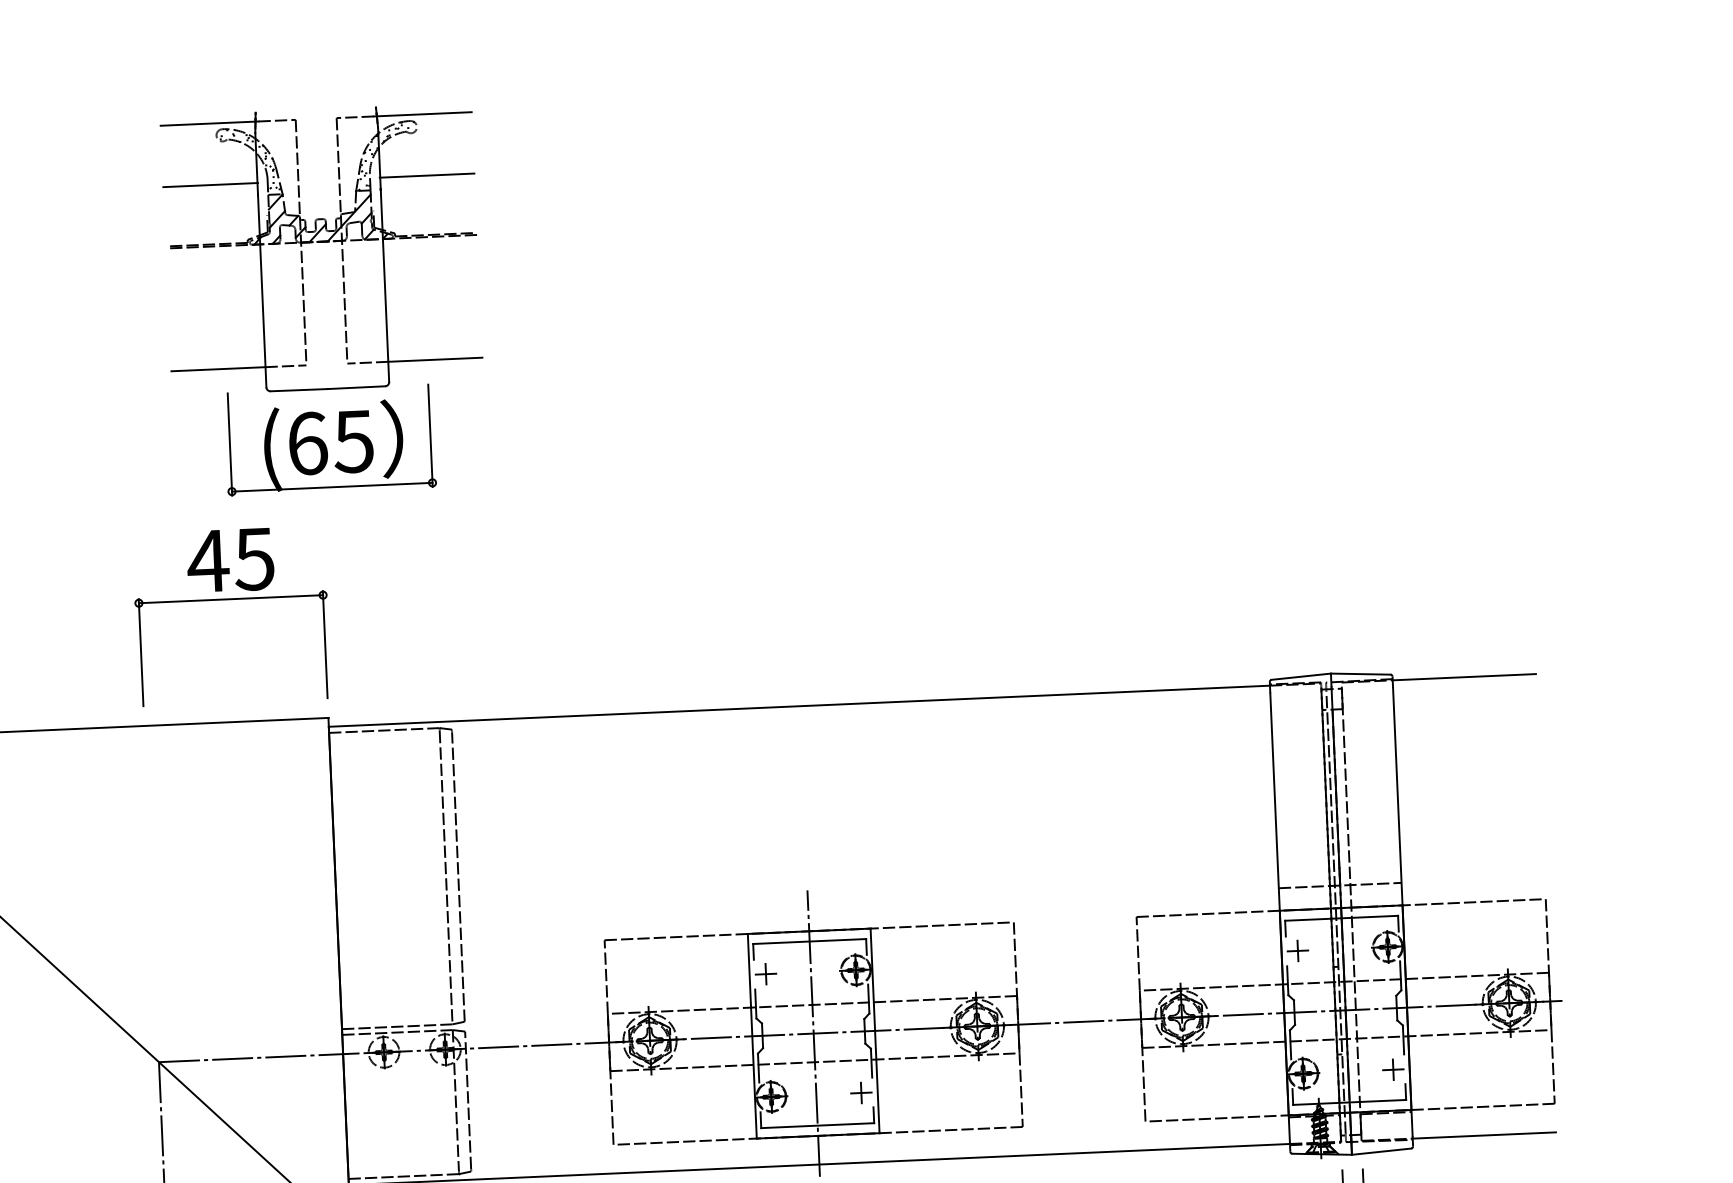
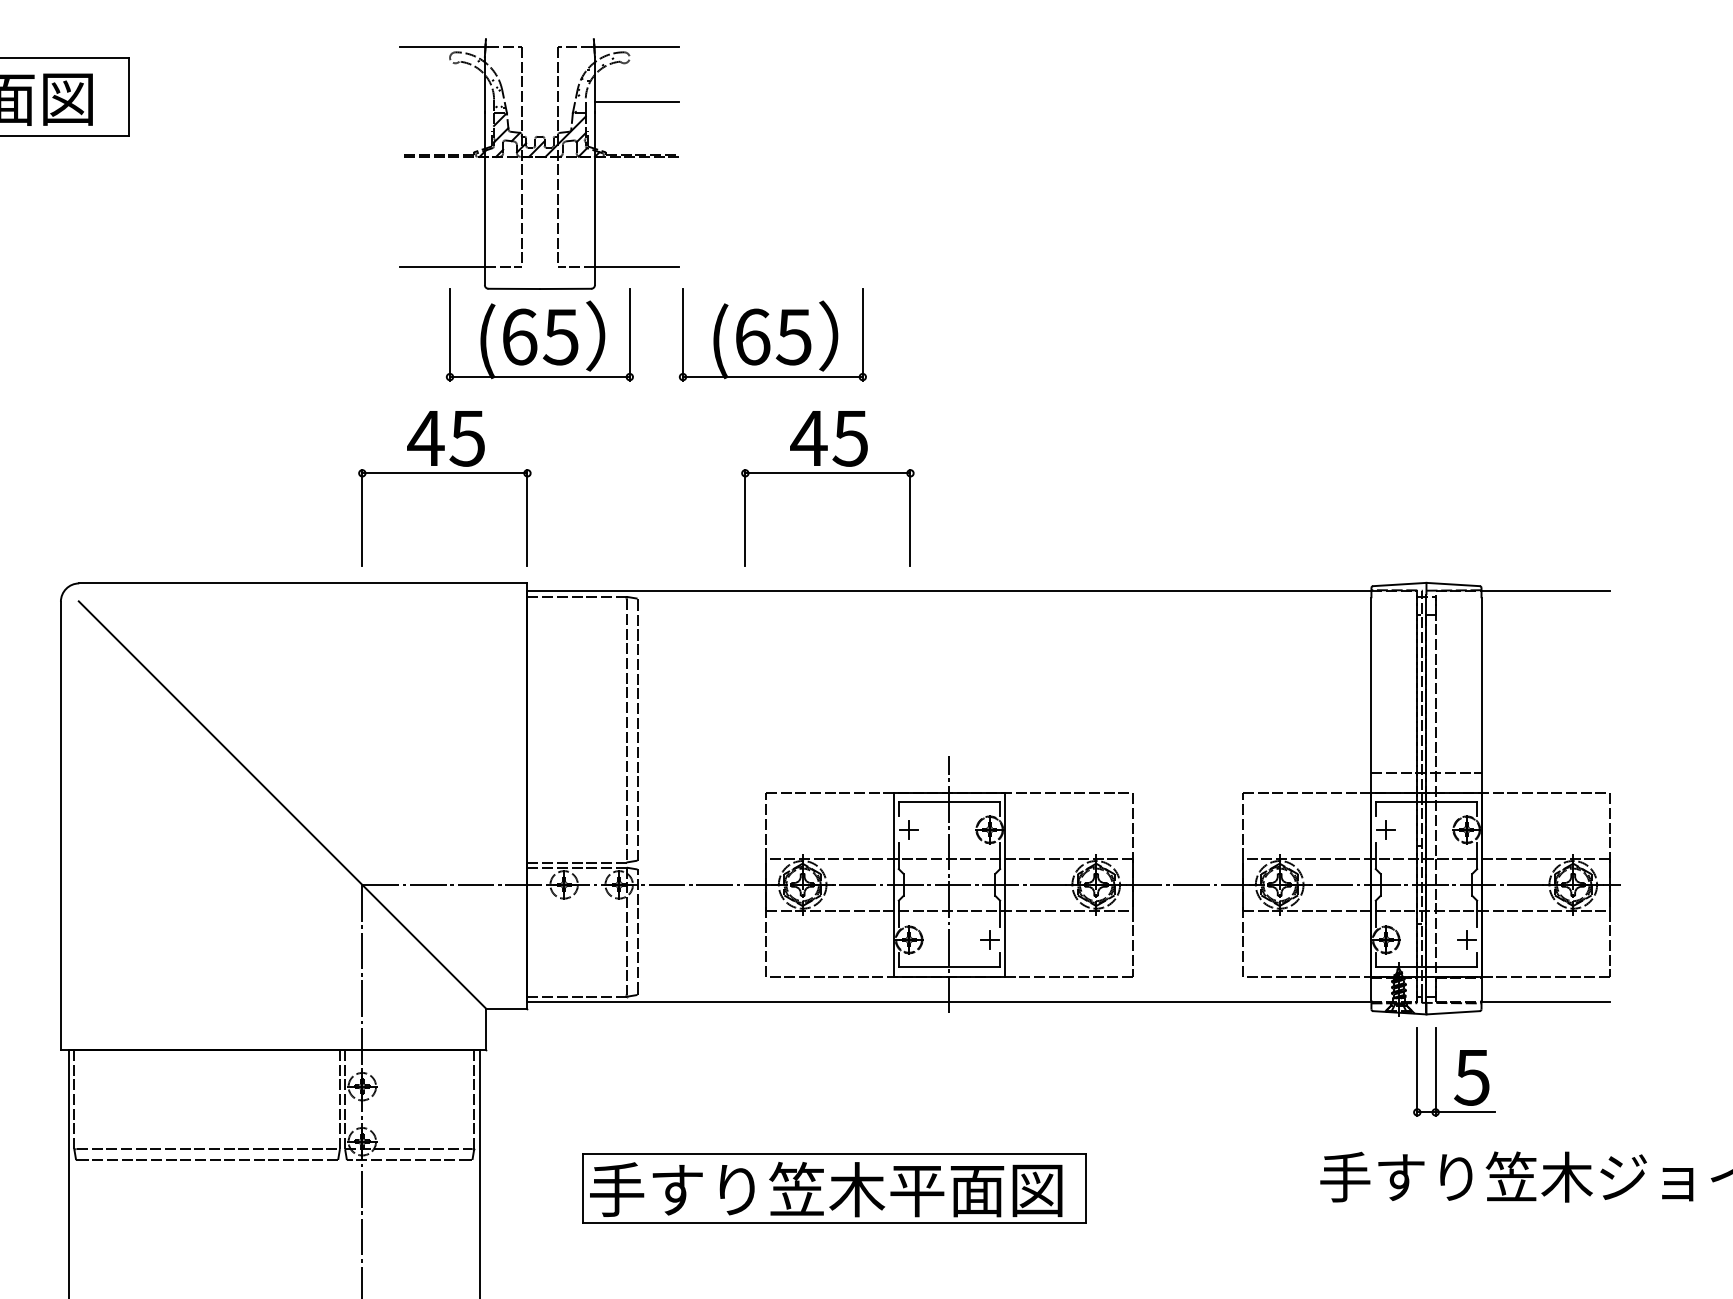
line: (210, 184) -> (442, 101), removed
part: (589, 428) -> (772, 334), added
part: (657, 580) -> (827, 473), added

